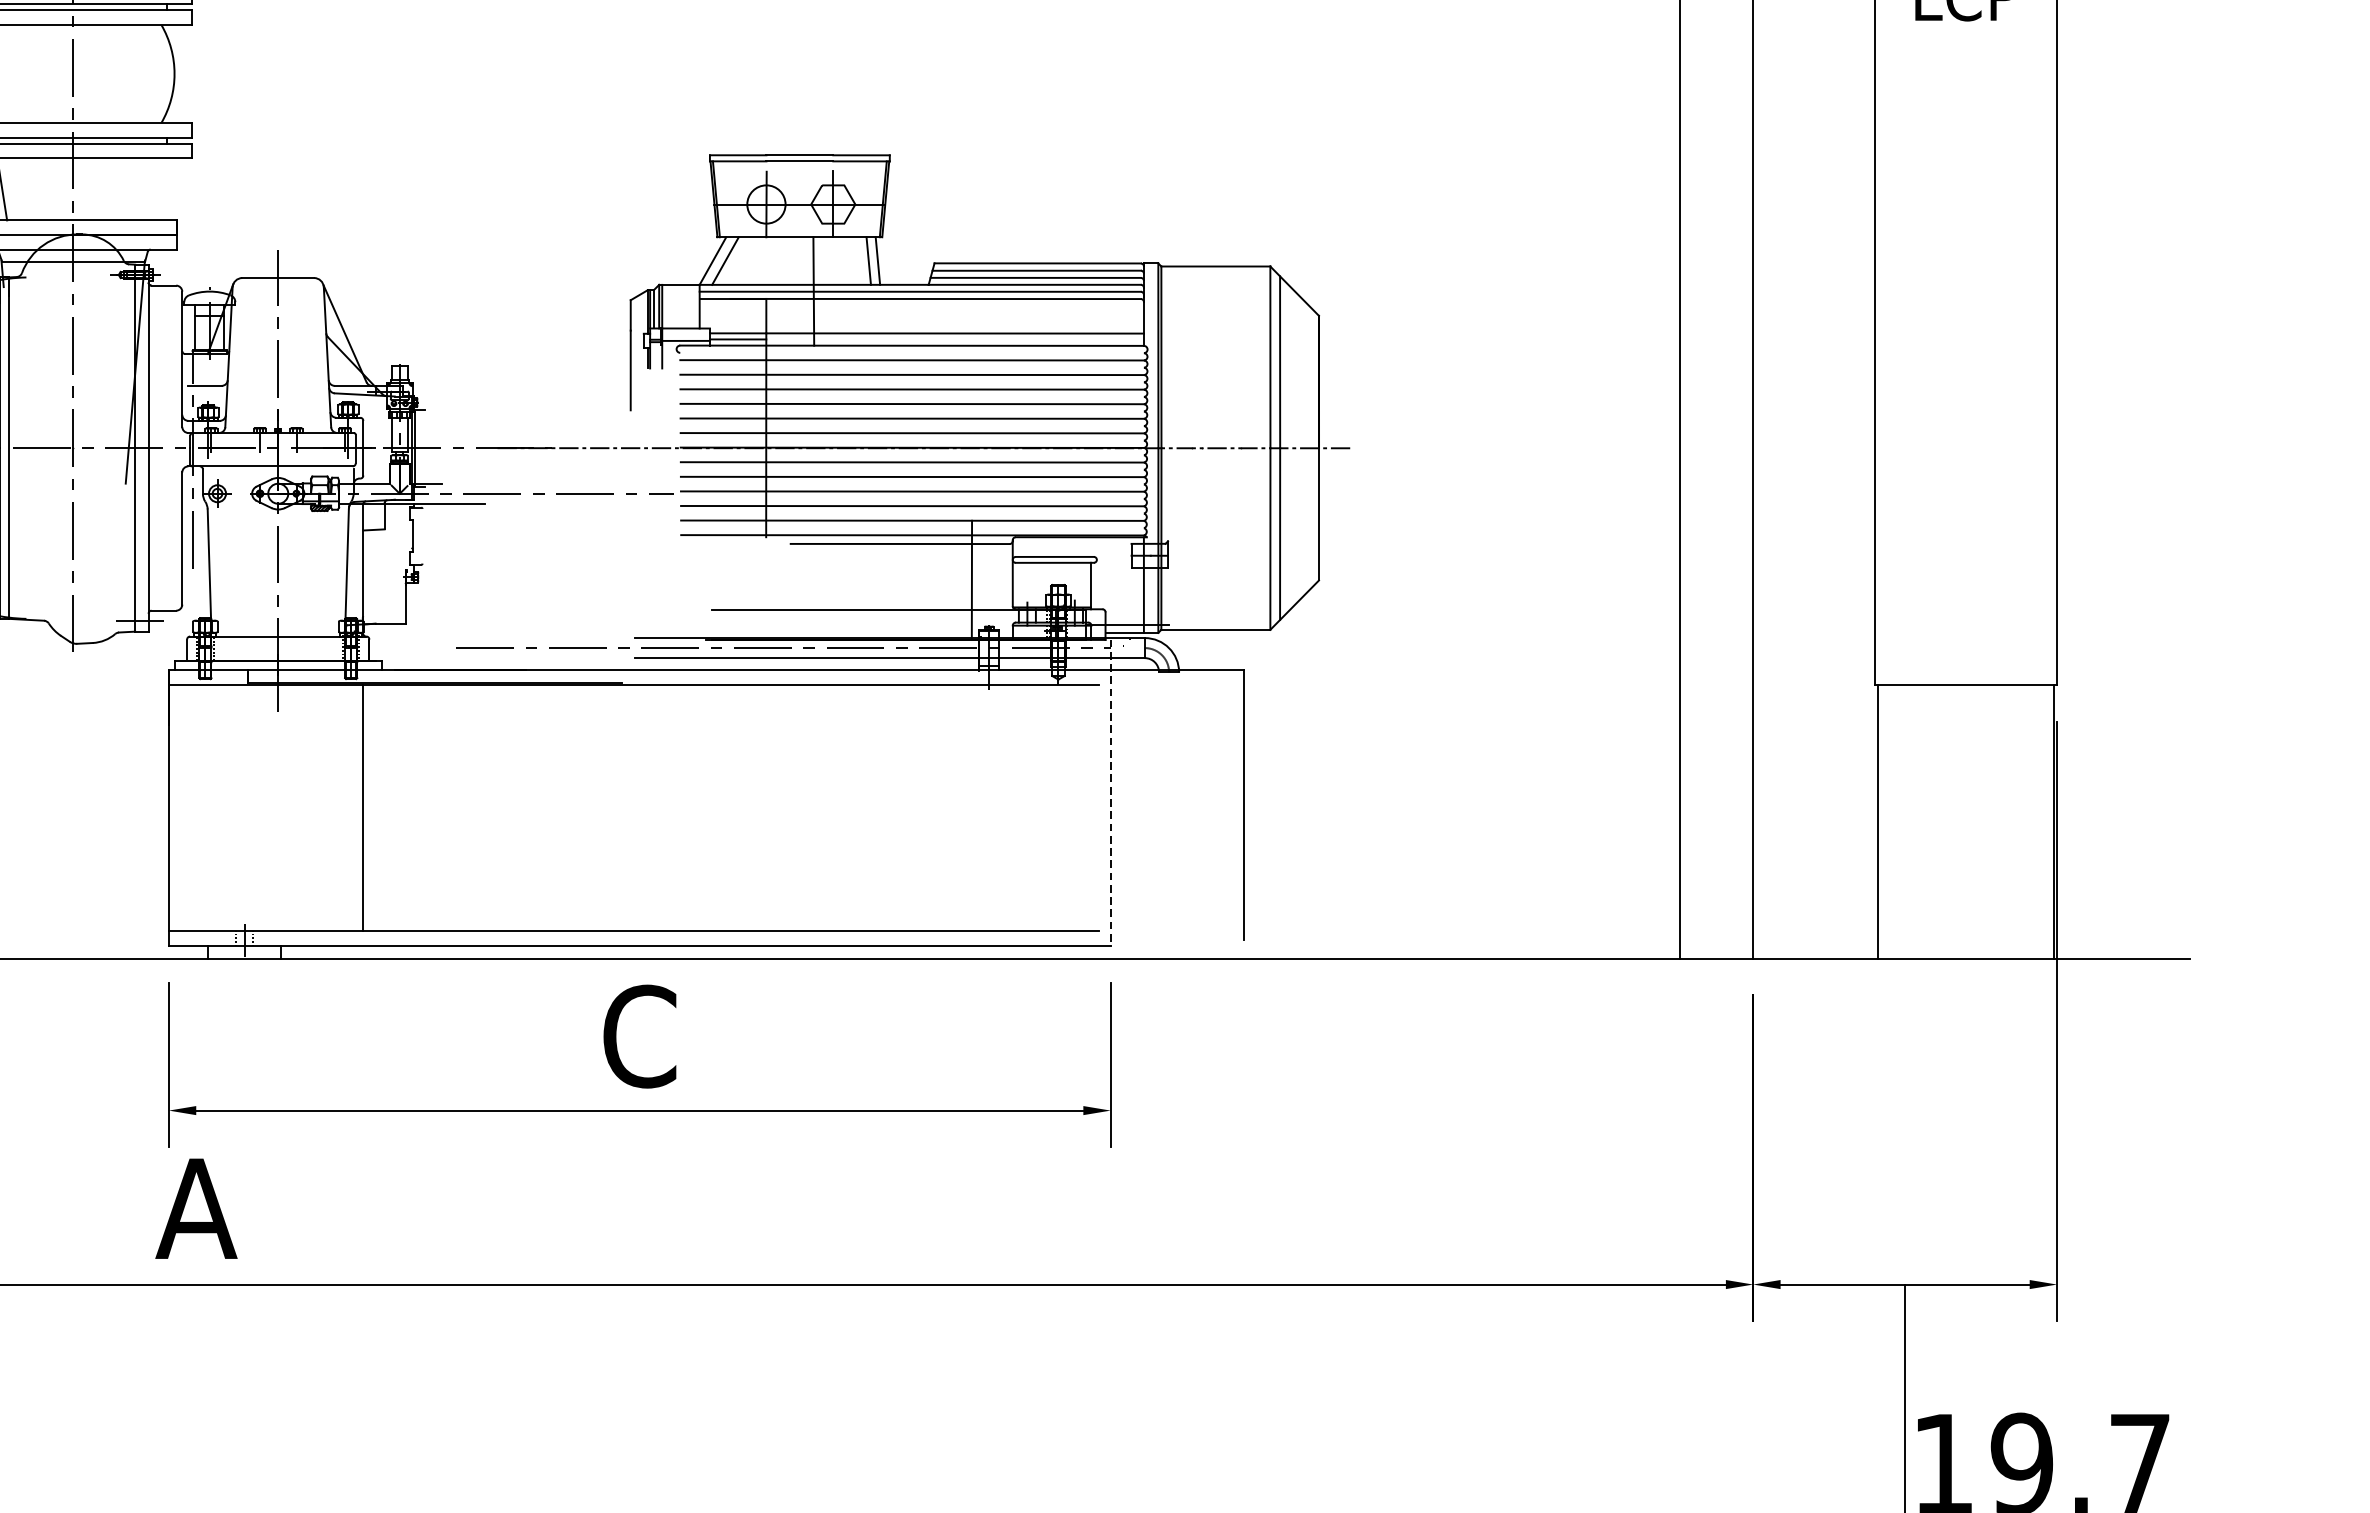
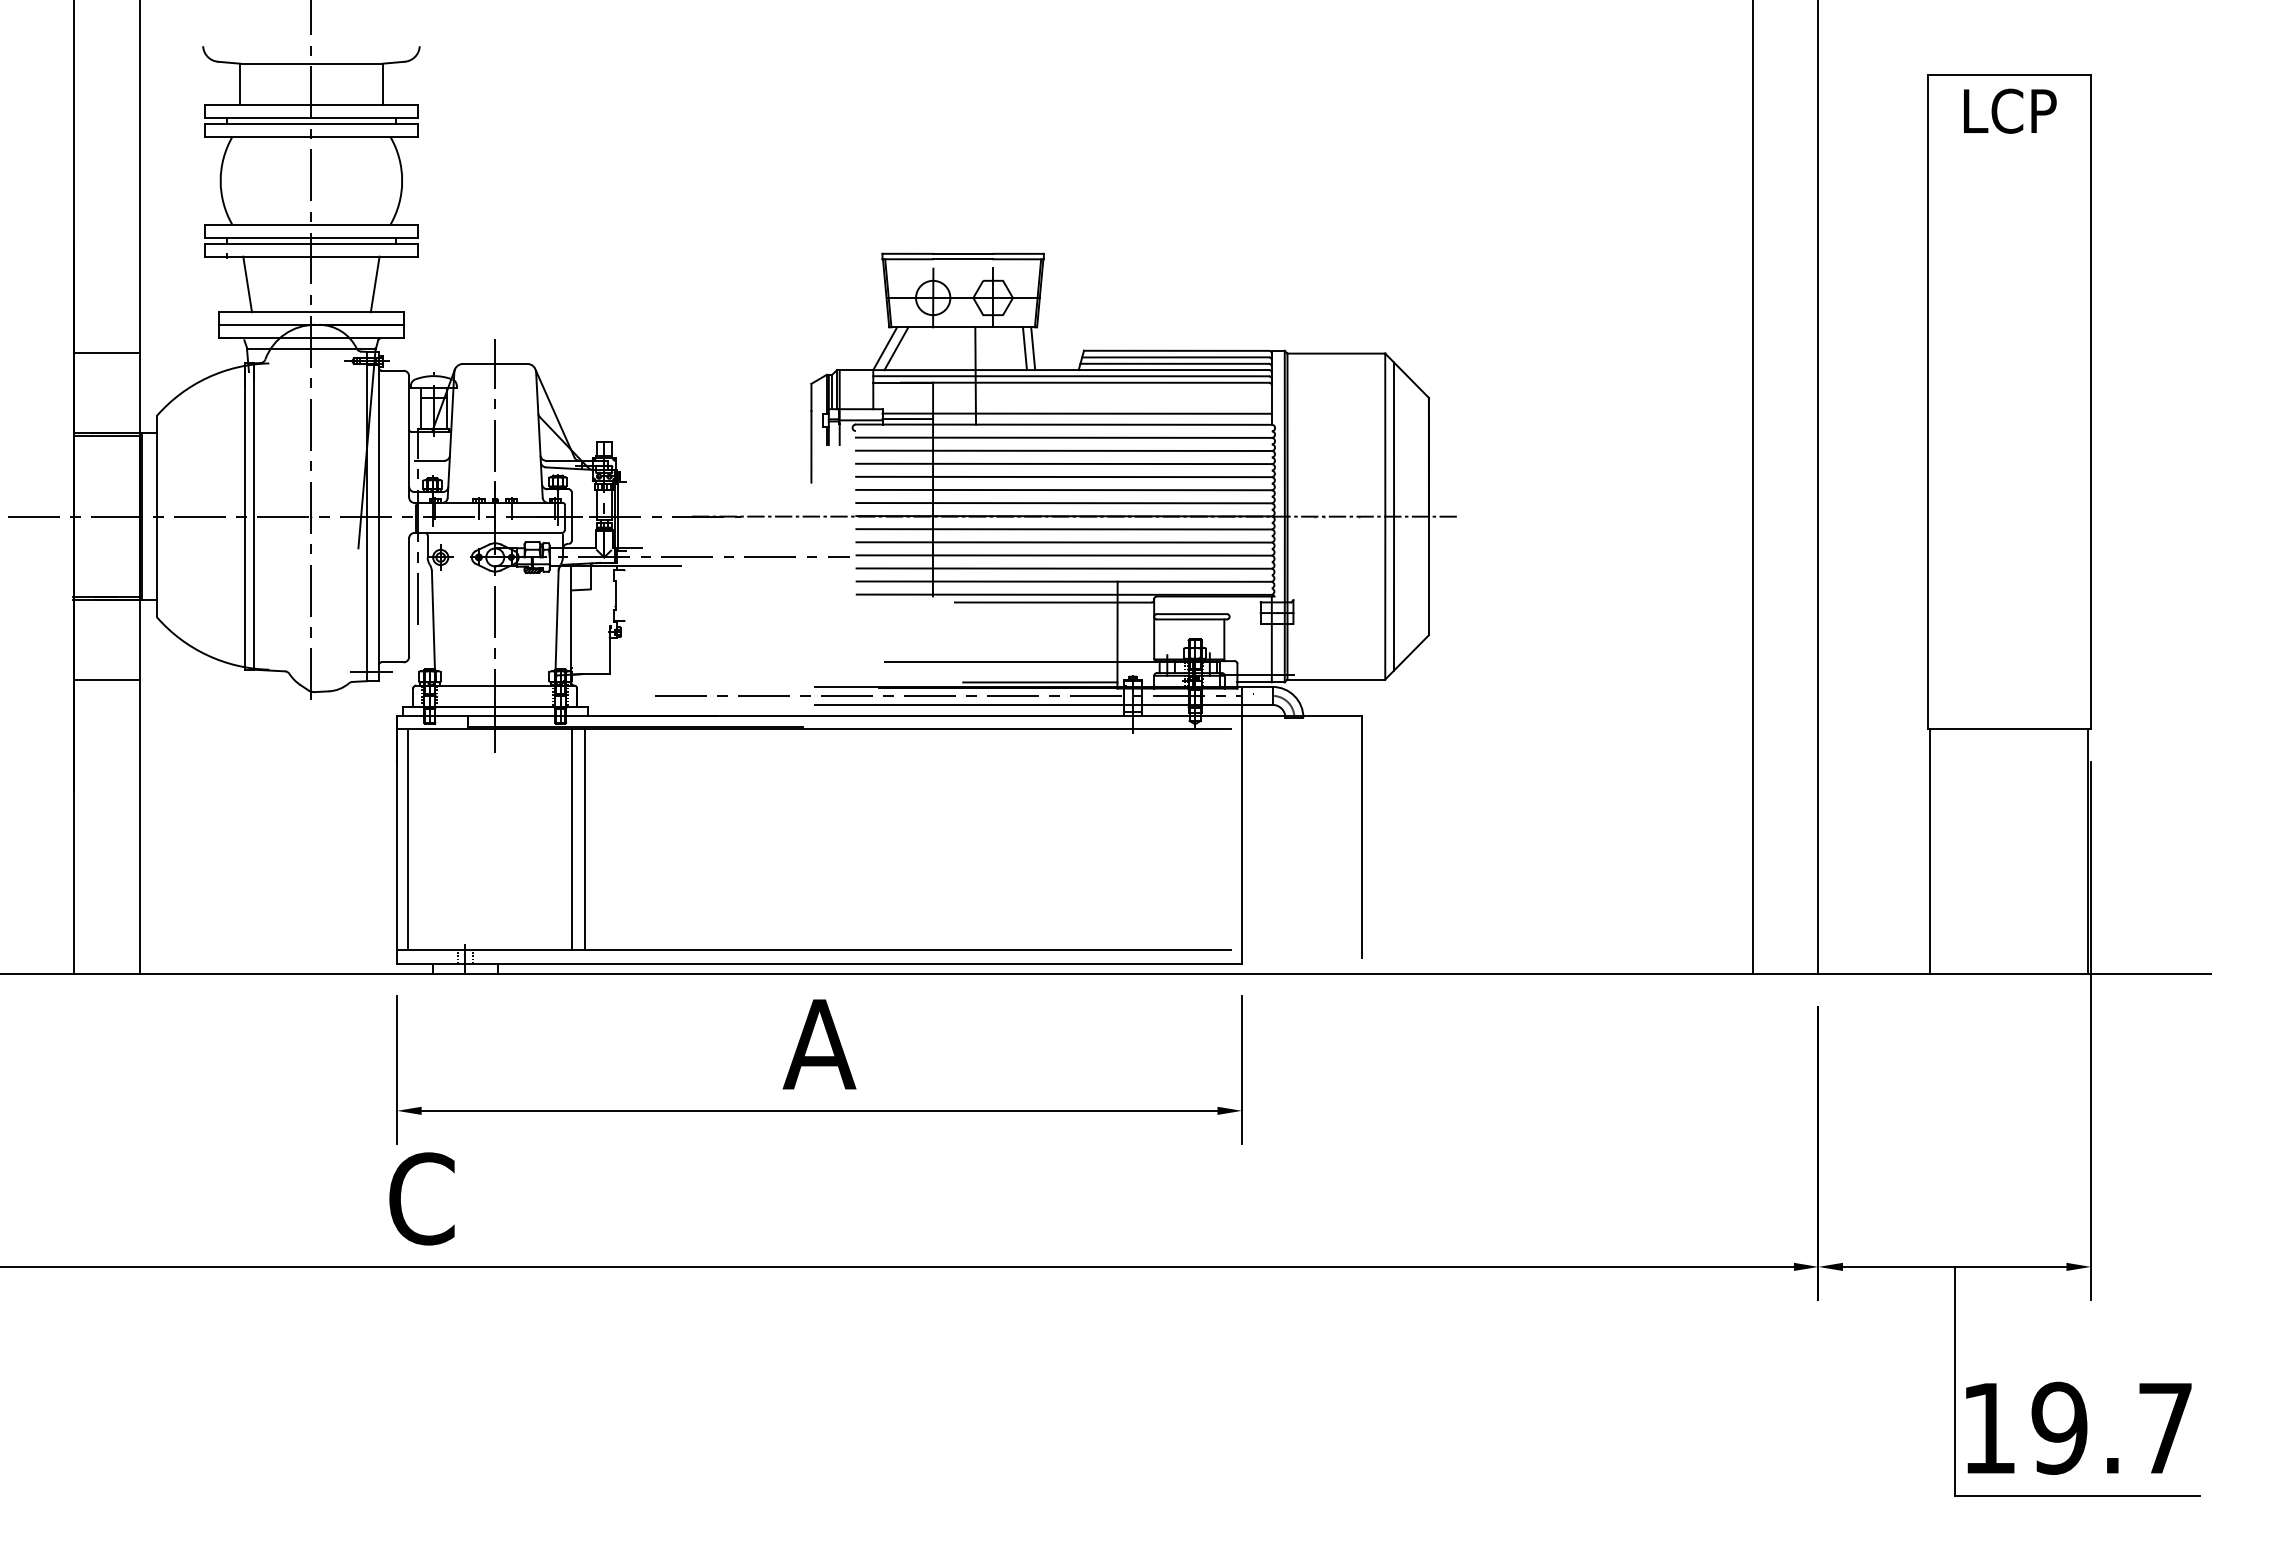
line: (143, 189) -> (374, 284), added
line: (886, 633) -> (1040, 682), added
line: (1111, 792) -> (1242, 825), dashed -> solid
line: (181, 808) -> (408, 839), added
line: (378, 808) -> (585, 839), added
text: (639, 1036) -> (819, 1044), C -> A
text: (196, 1208) -> (421, 1198), A -> C

